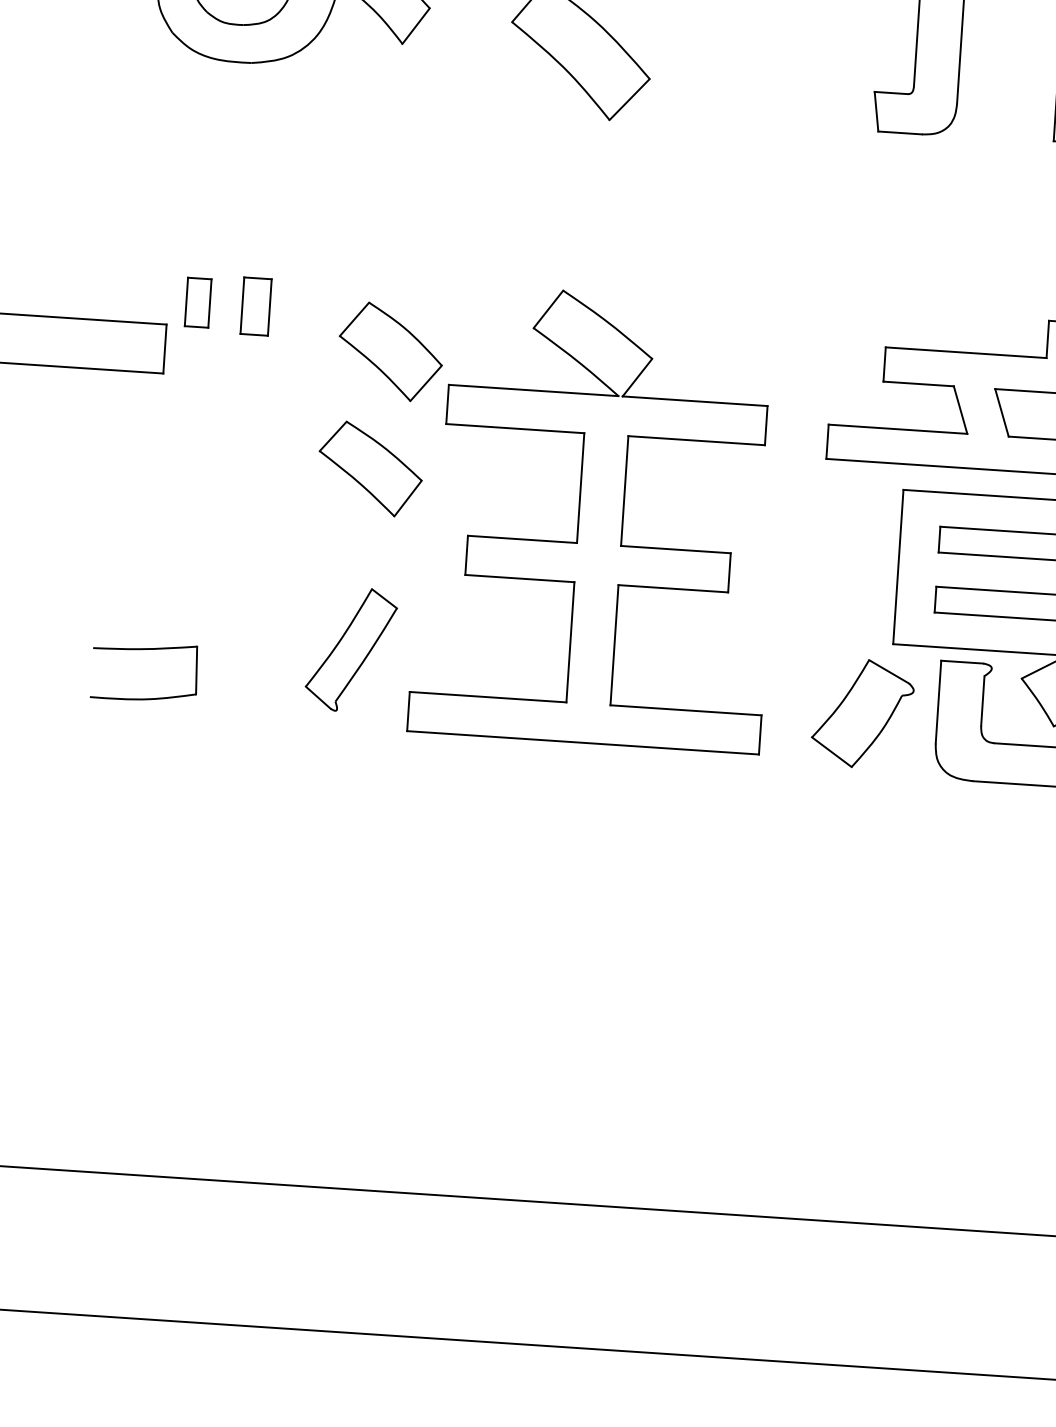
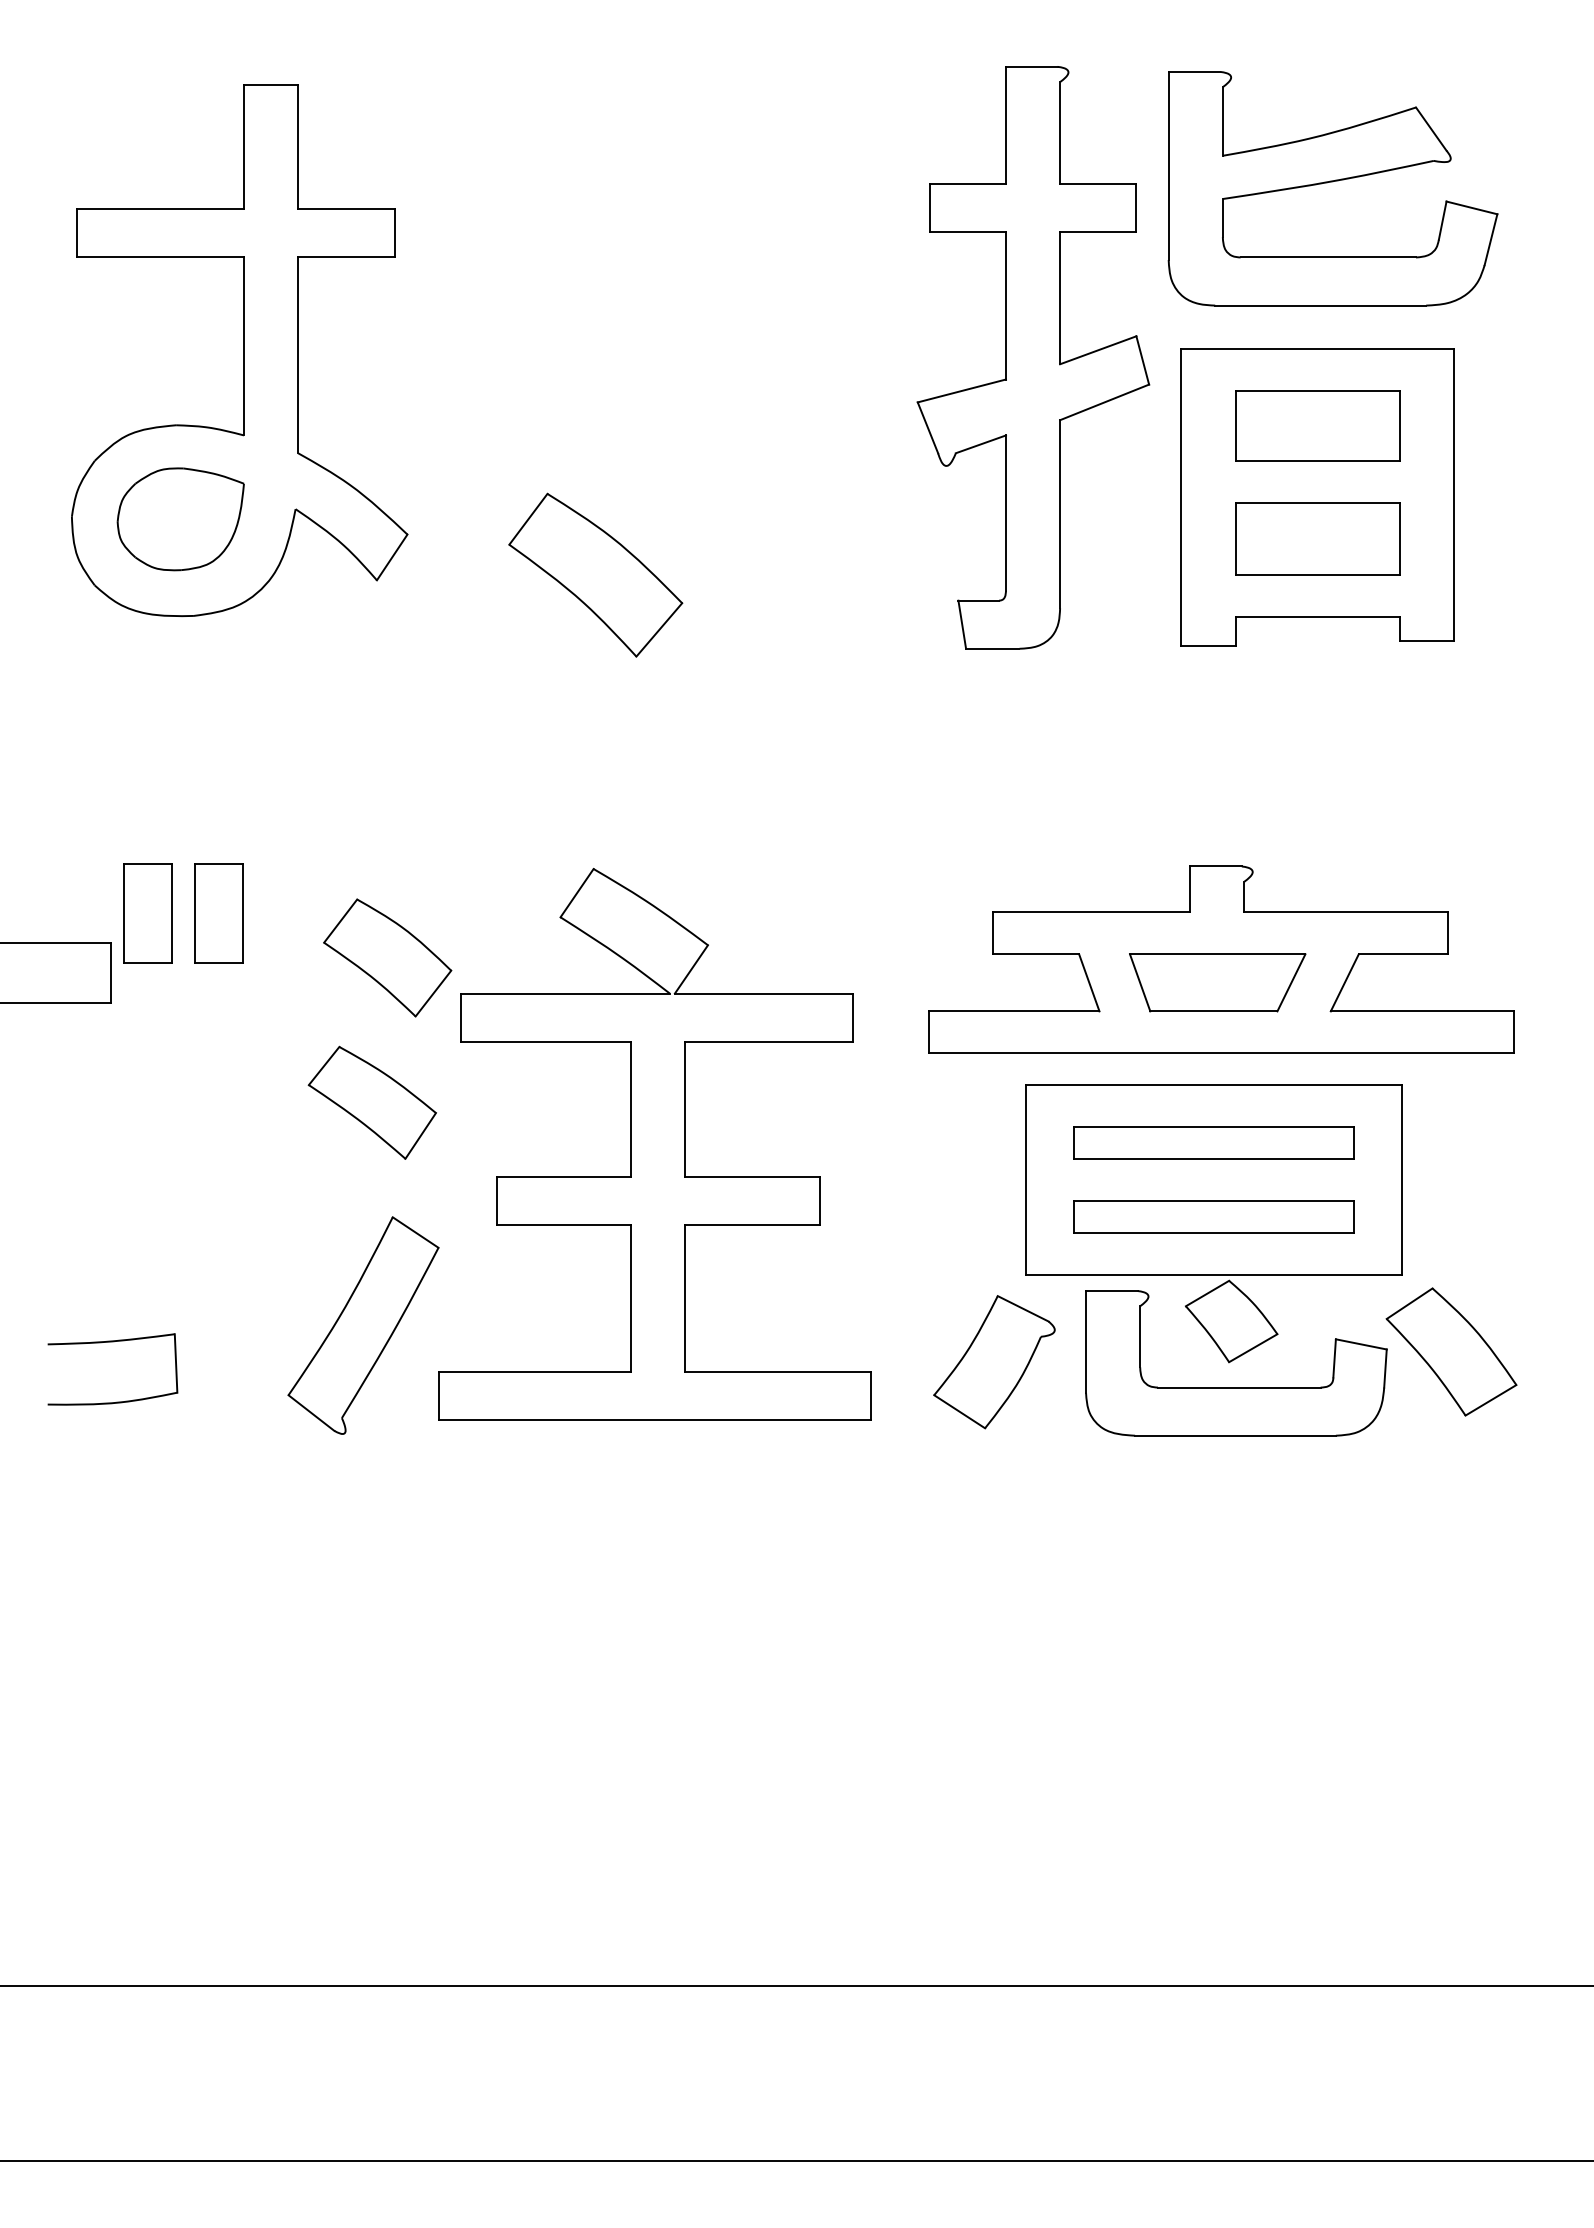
part: (197, 302) -> (147, 913), size x1.67
part: (255, 306) -> (218, 913), size x1.43
part: (351, 649) -> (363, 1325), size x1.43

